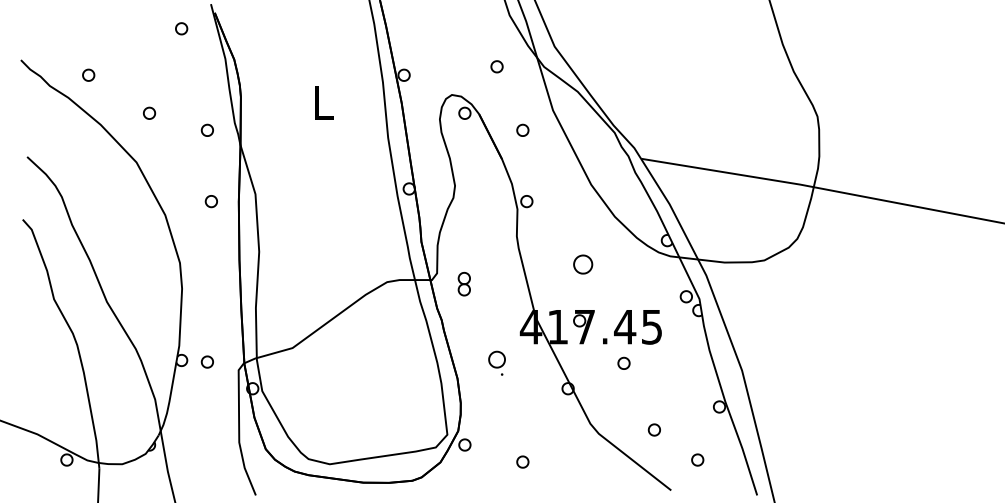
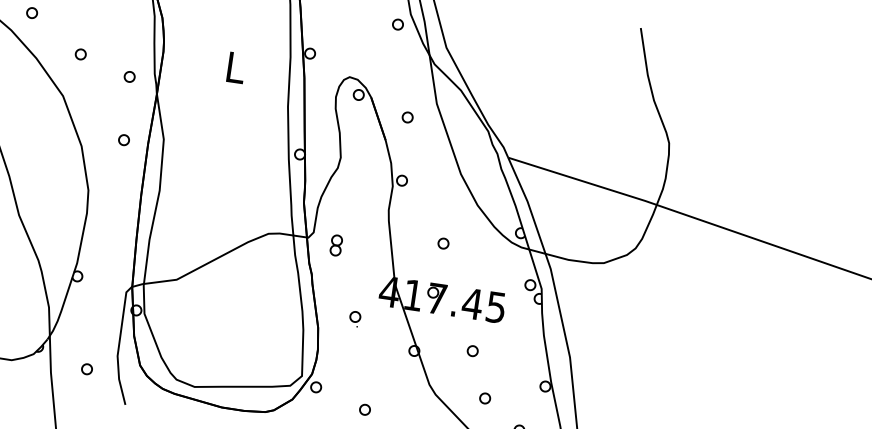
part: (496, 66) -> (397, 24), moved
part: (582, 264) -> (443, 243), size x0.62
part: (206, 361) -> (86, 368), moved
part: (496, 362) -> (354, 318), size x0.71
part: (623, 362) -> (472, 350), moved

